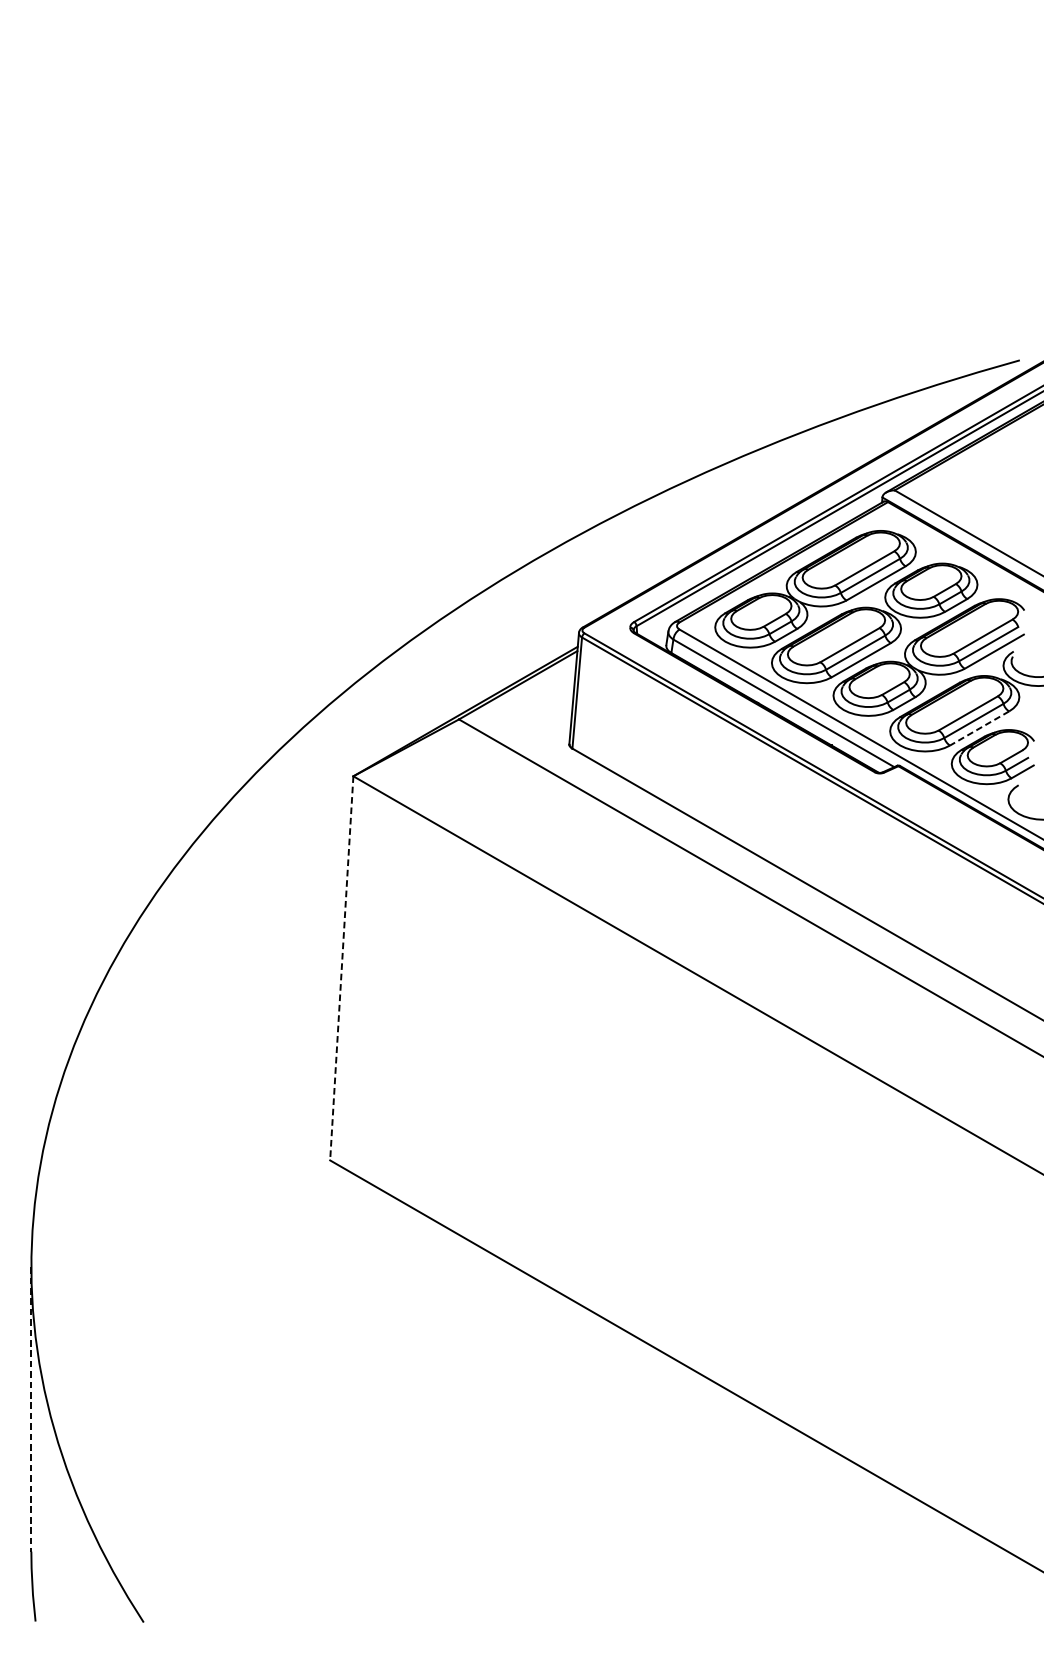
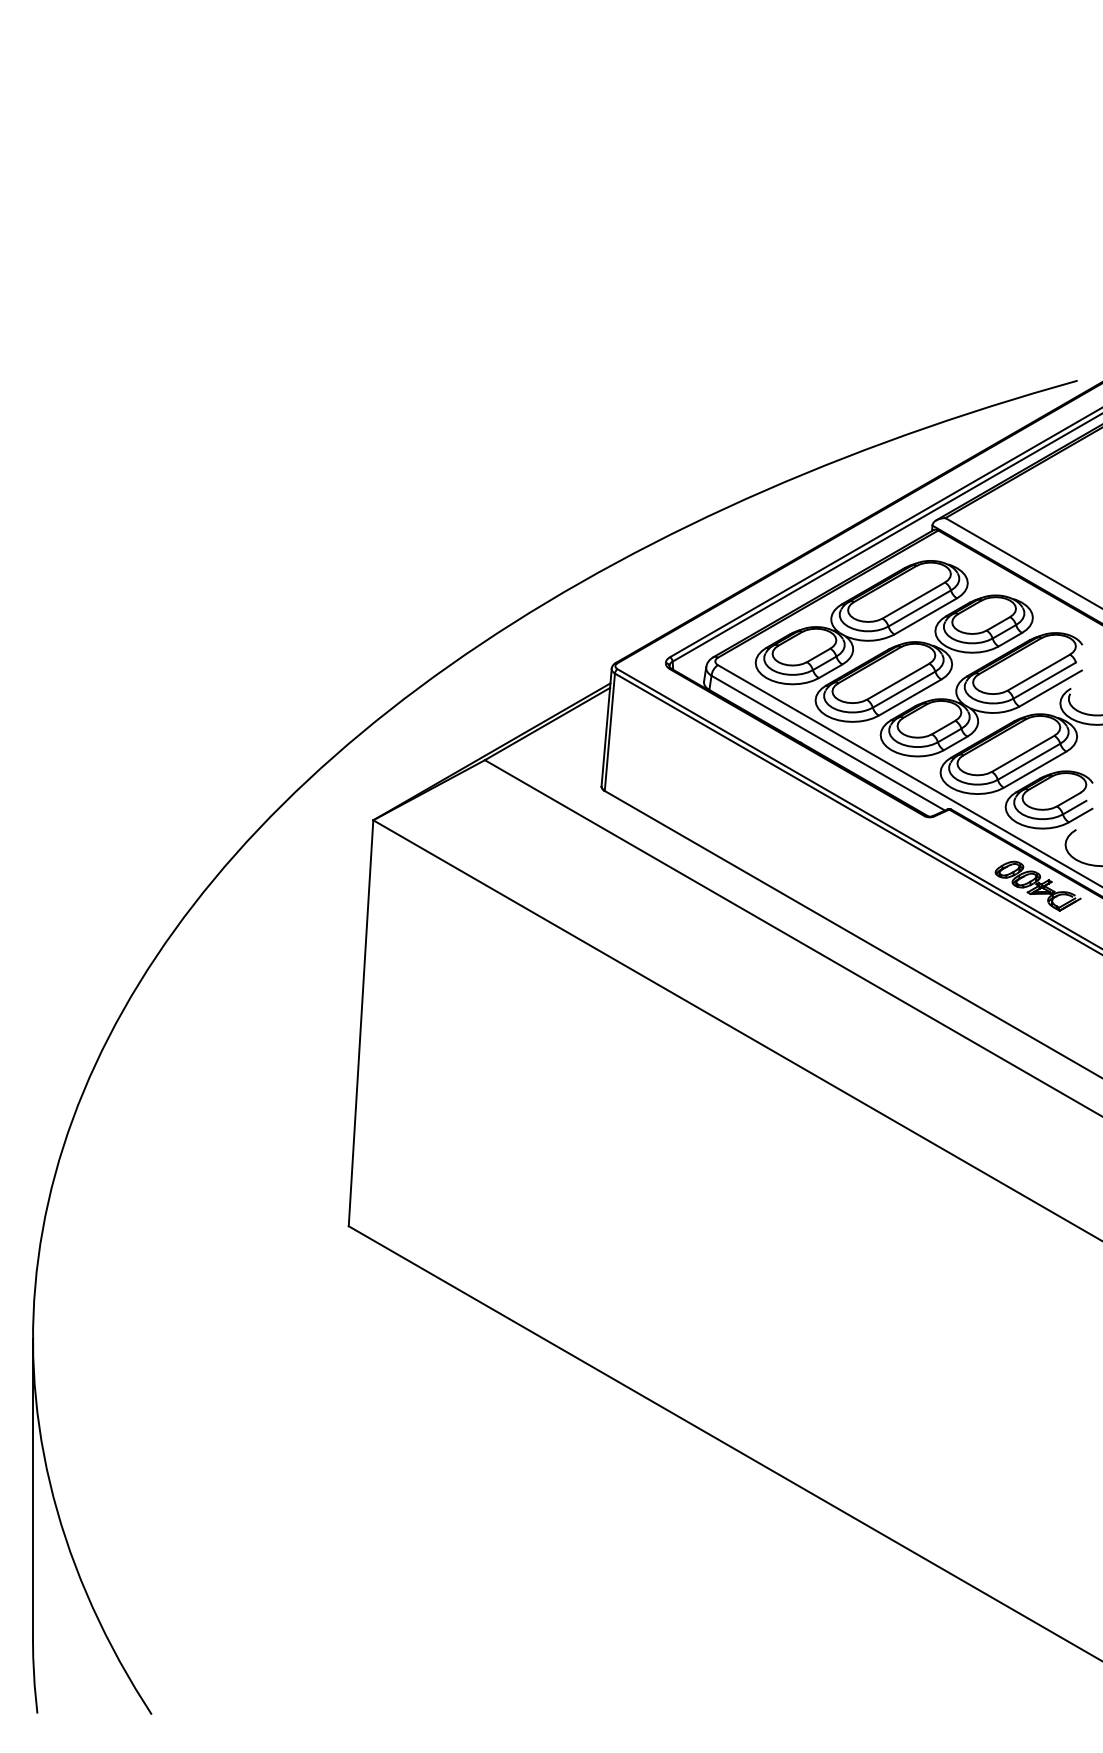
line: (979, 729) -> (1034, 770), dashed -> solid
part: (981, 838) -> (1037, 885), added
line: (342, 968) -> (361, 1023), dashed -> solid
line: (30, 1409) -> (32, 1489), dashed -> solid

